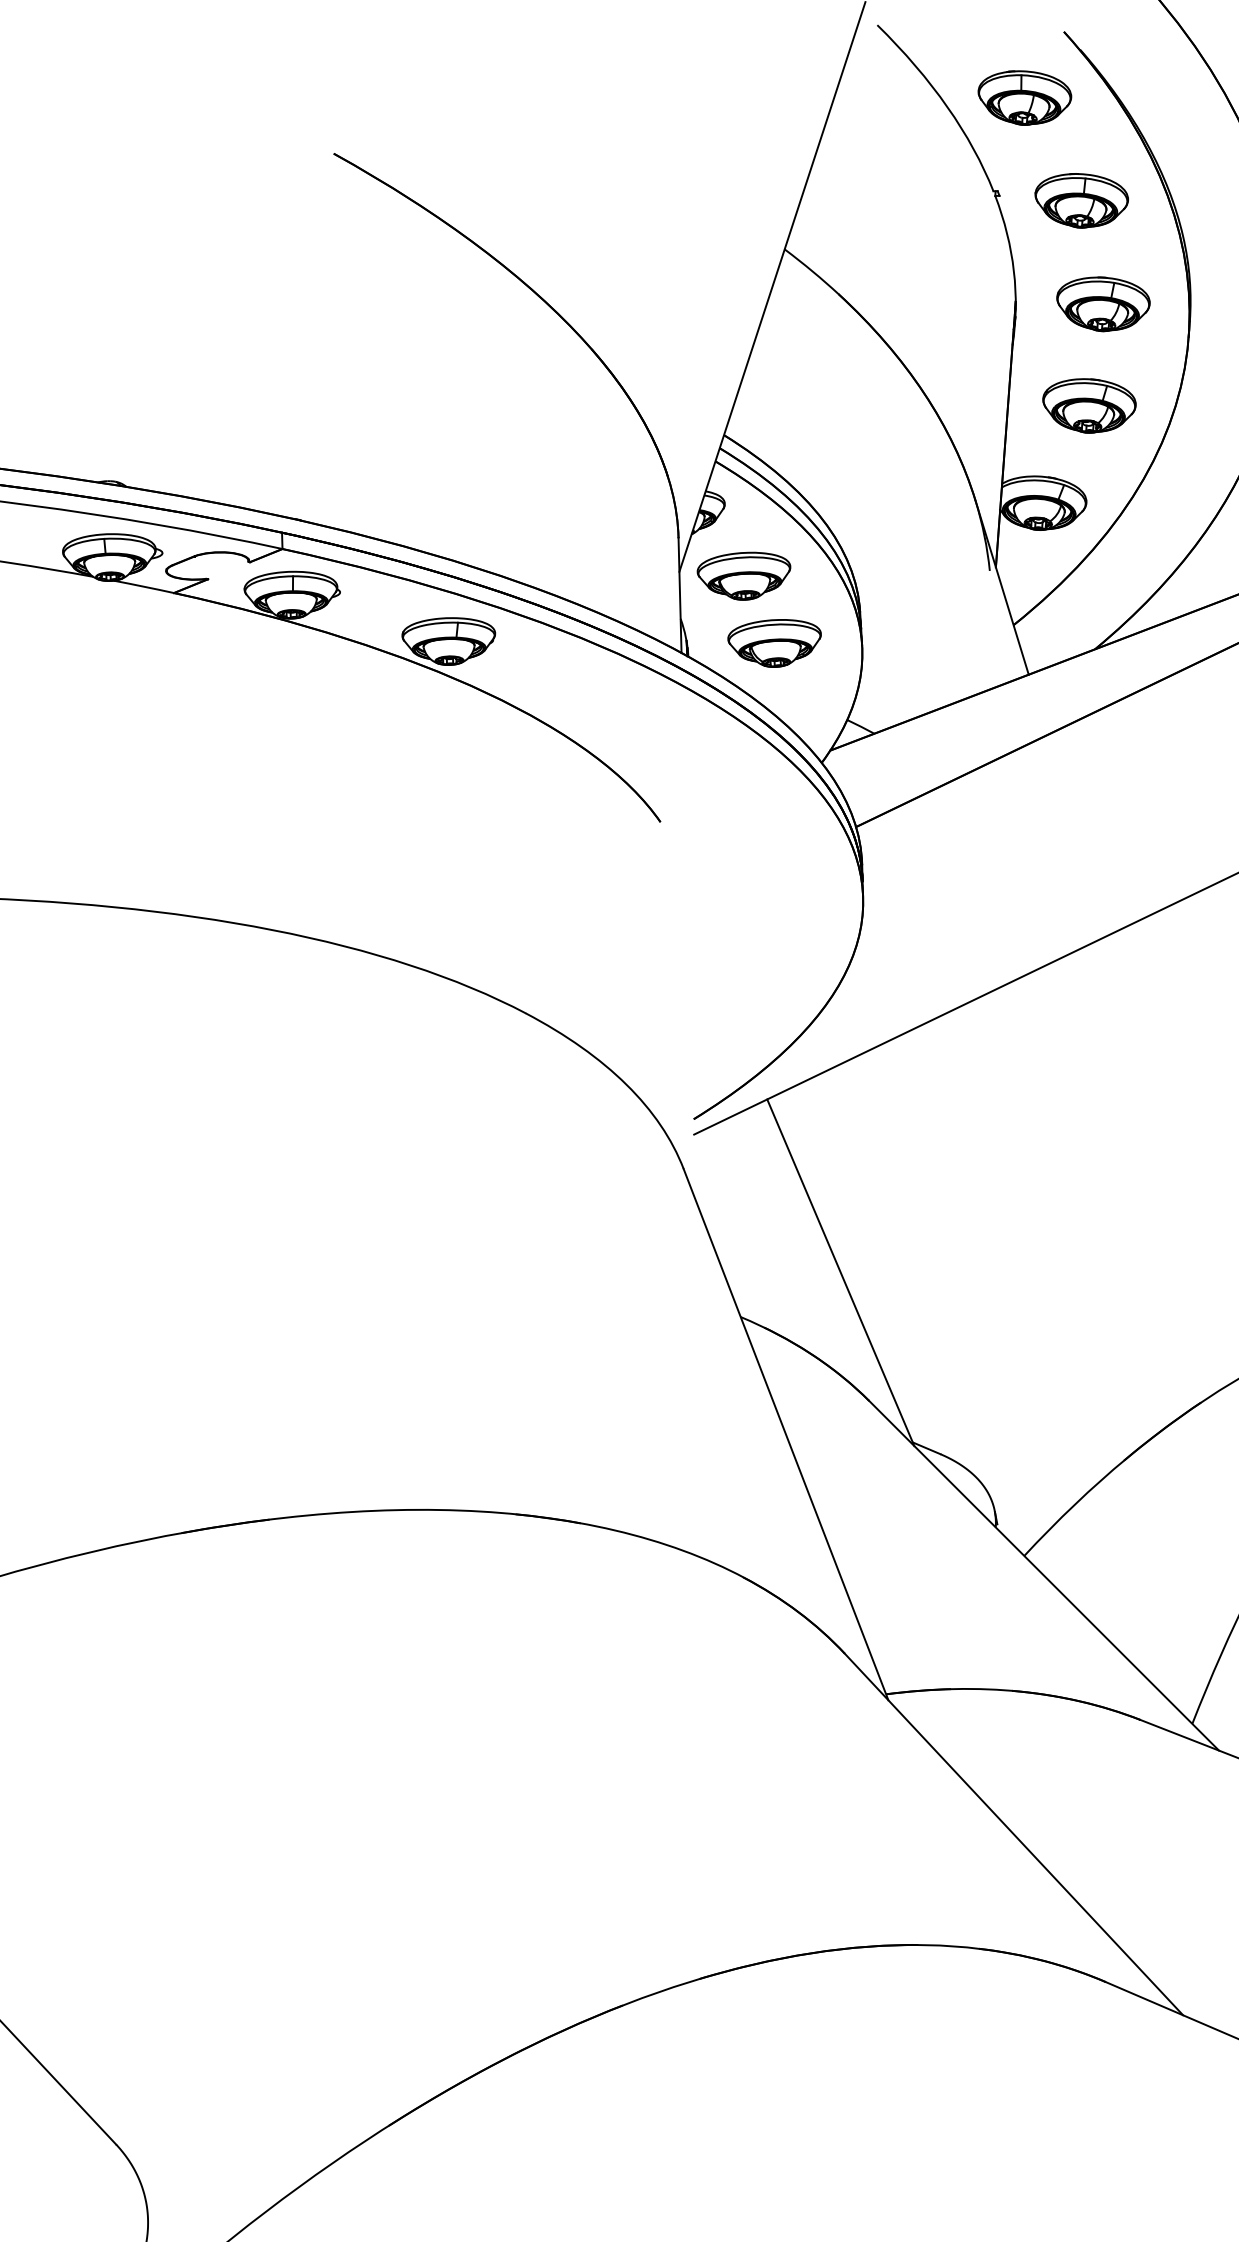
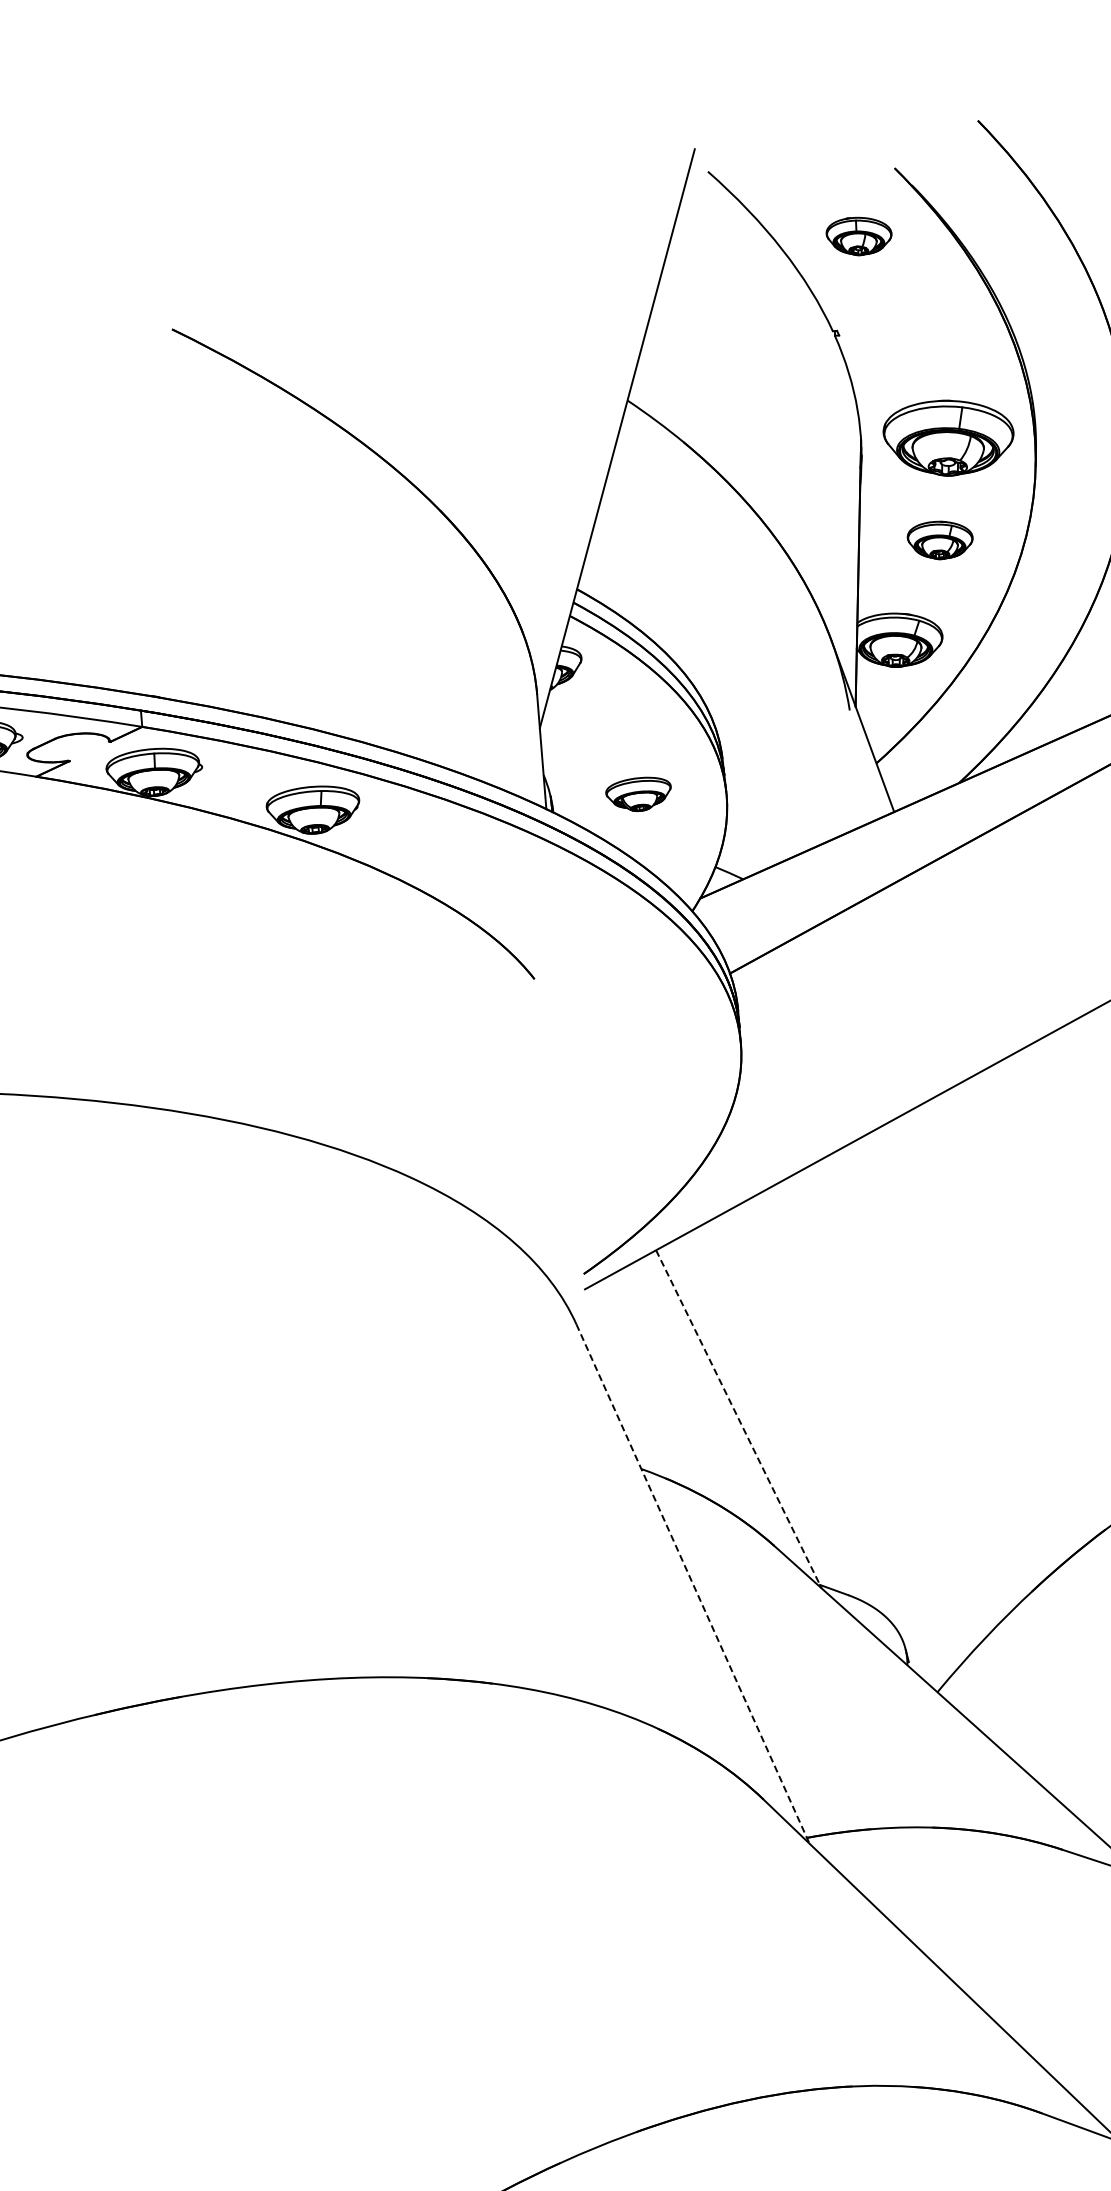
part: (1024, 97) -> (858, 235), size x0.7
part: (1081, 200) -> (921, 335), removed
part: (1103, 304) -> (948, 438), size x1.4
part: (1089, 405) -> (940, 539), size x0.7
part: (743, 575) -> (604, 728), removed
part: (774, 643) -> (638, 794), size x0.7
line: (840, 1273) -> (738, 1420), solid -> dashed
line: (786, 1434) -> (693, 1583), solid -> dashed

